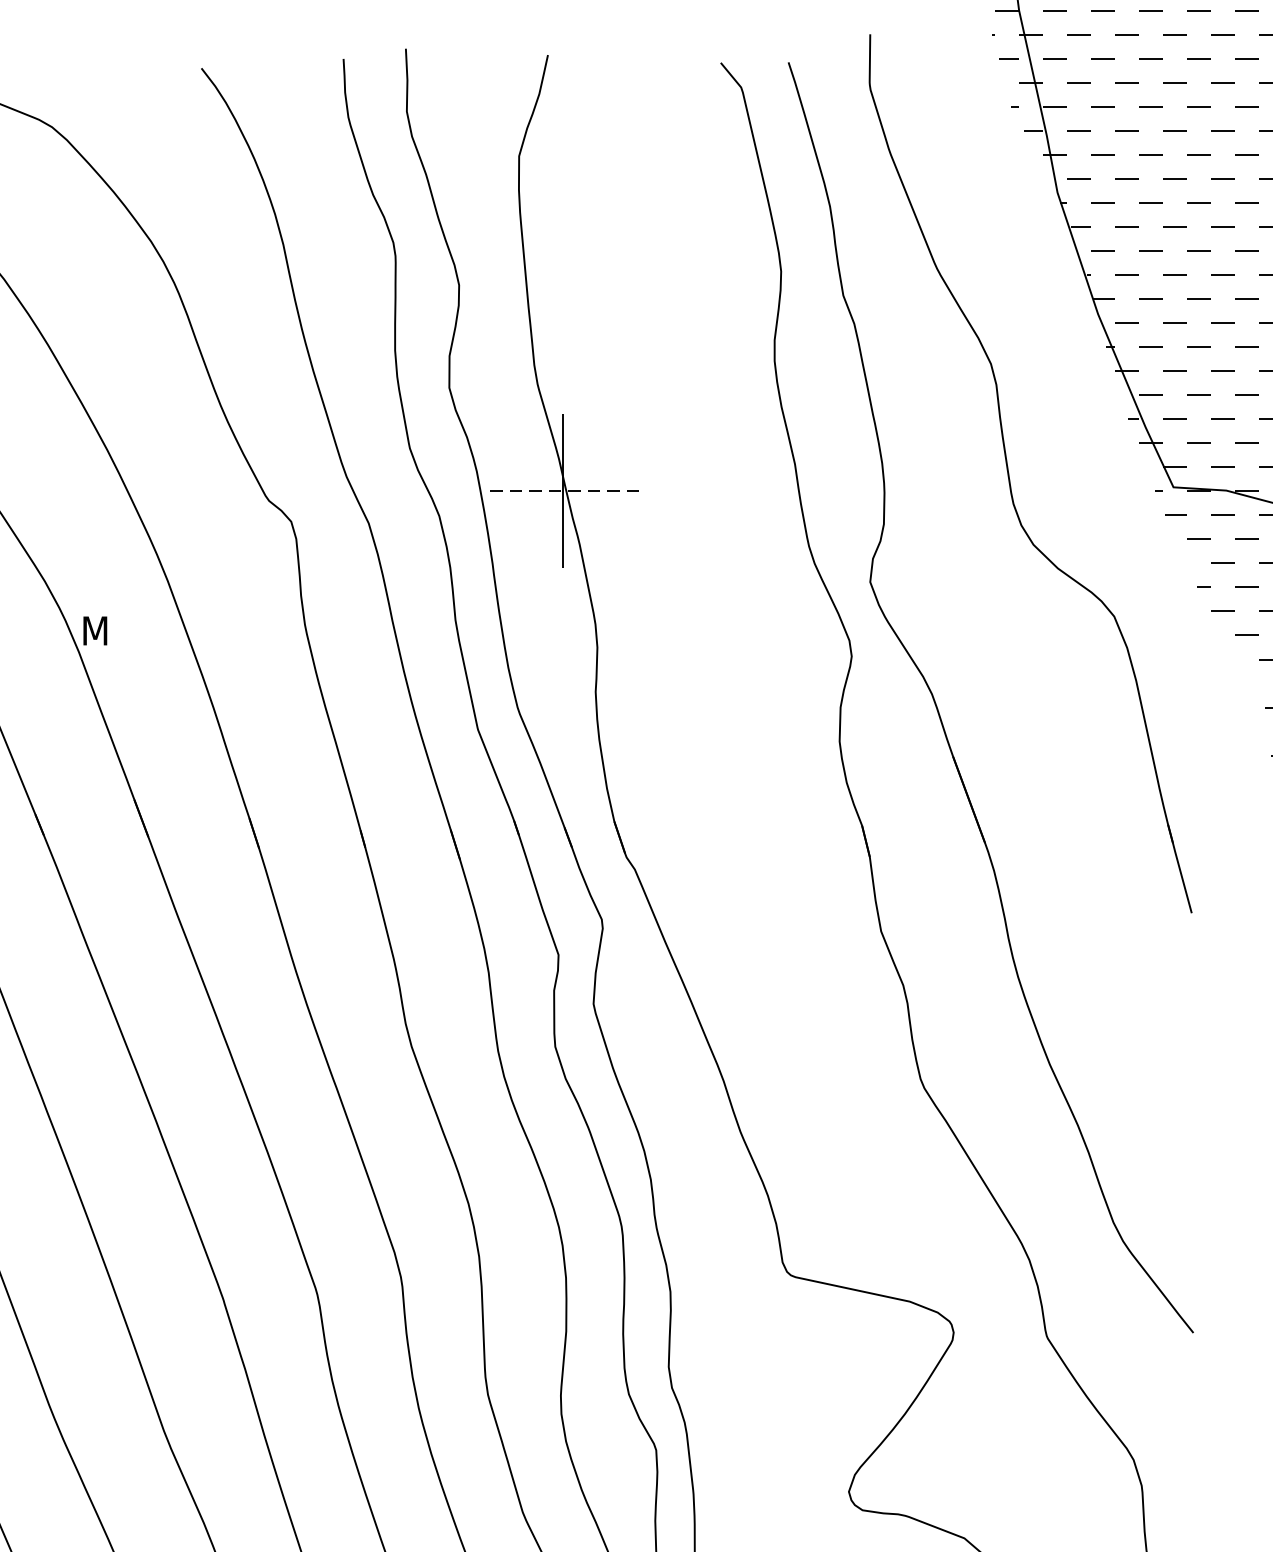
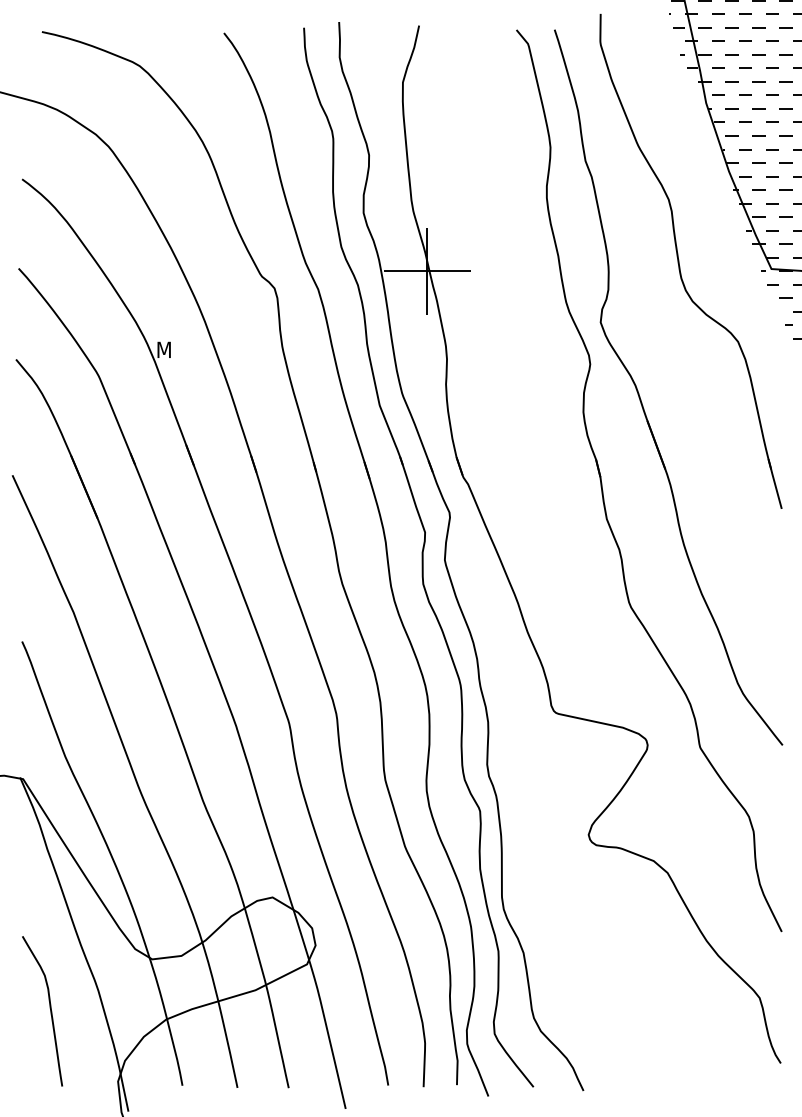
line: (560, 491) -> (426, 271), dashed -> solid

